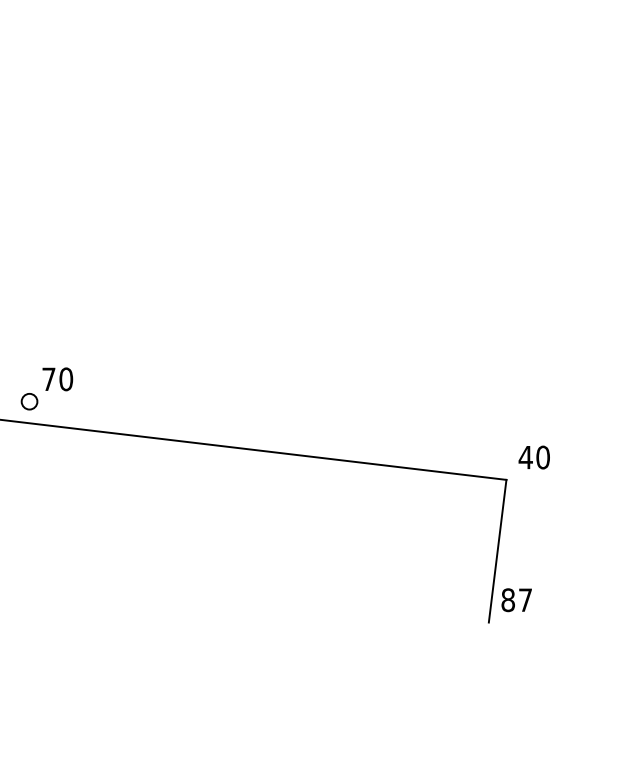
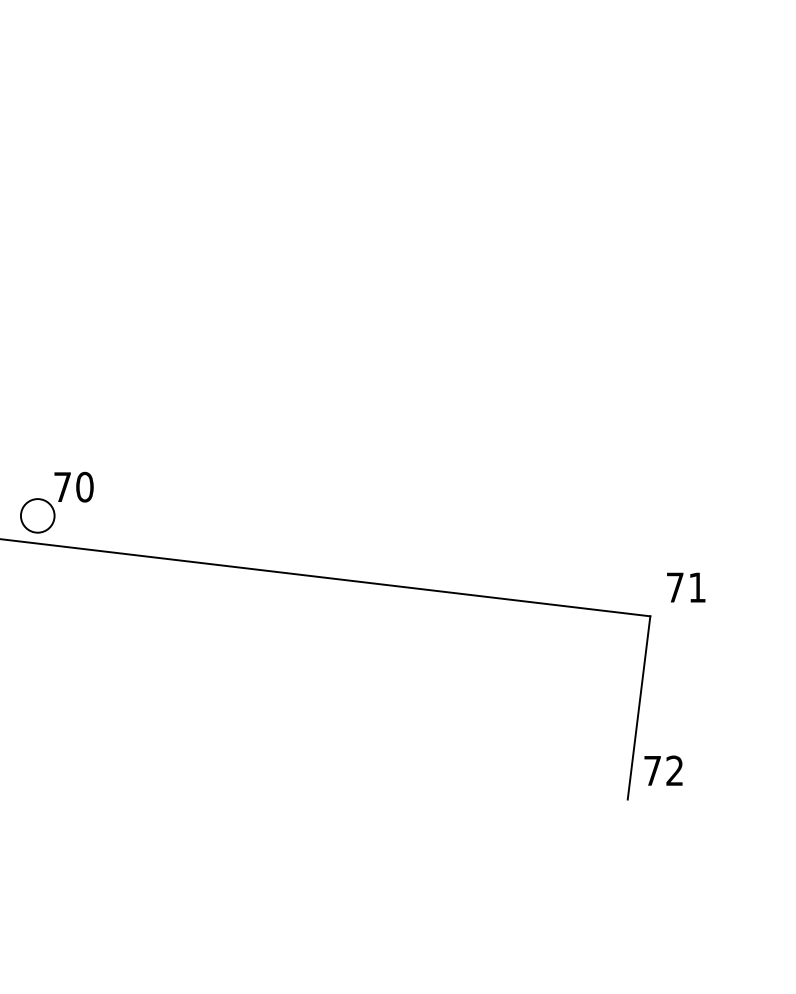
circle: (29, 401) -> (37, 515), size x1.67
text: (534, 457) -> (686, 587), 40 -> 71
text: (516, 599) -> (663, 770), 87 -> 72

